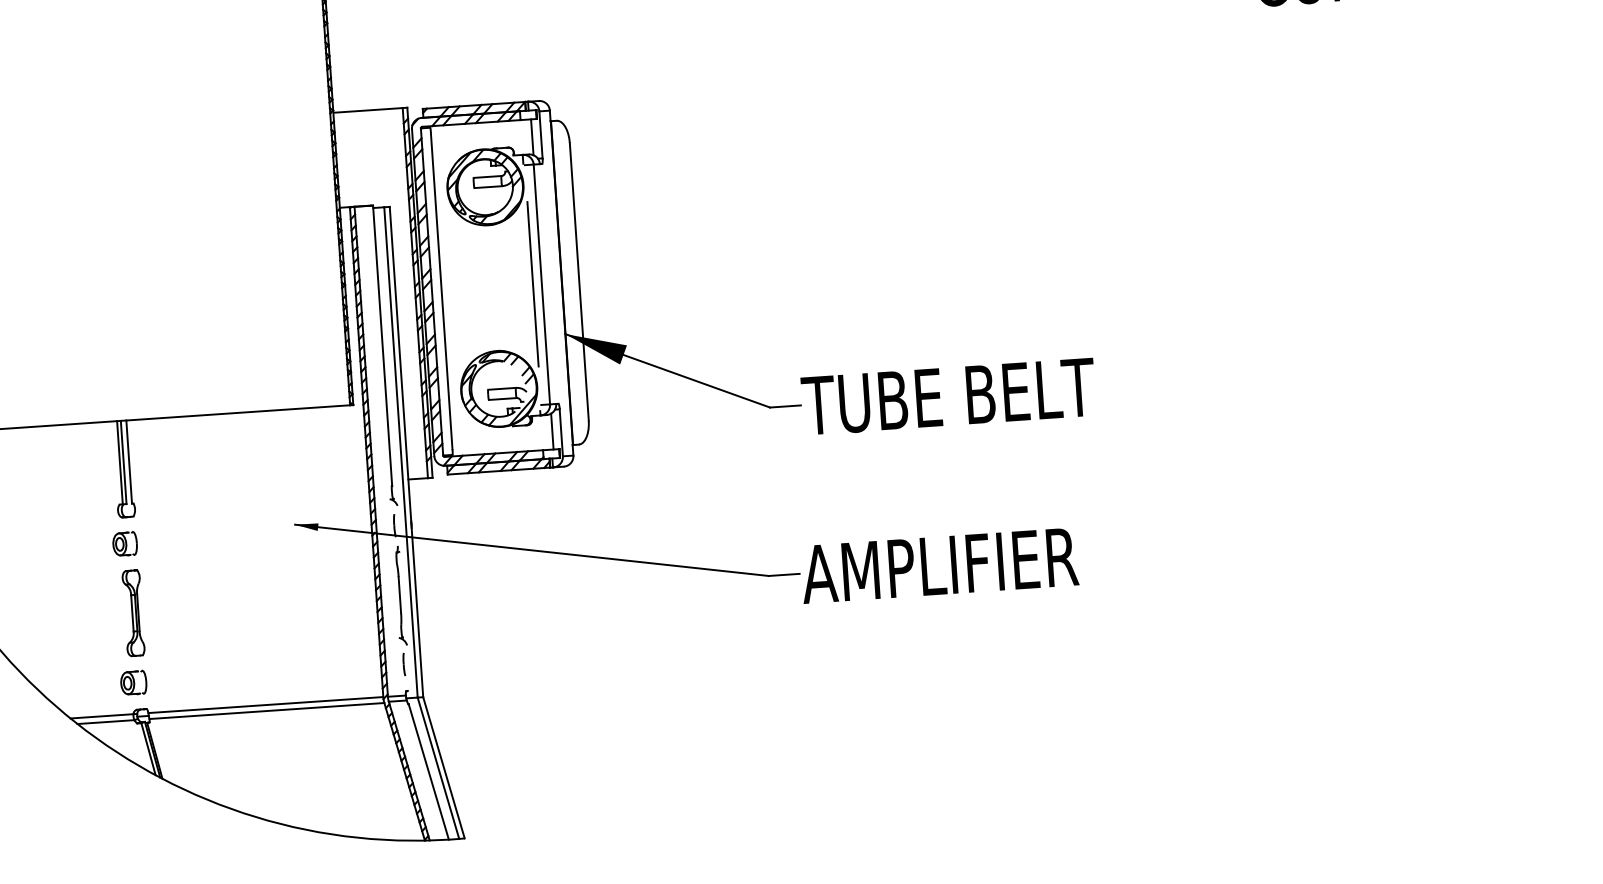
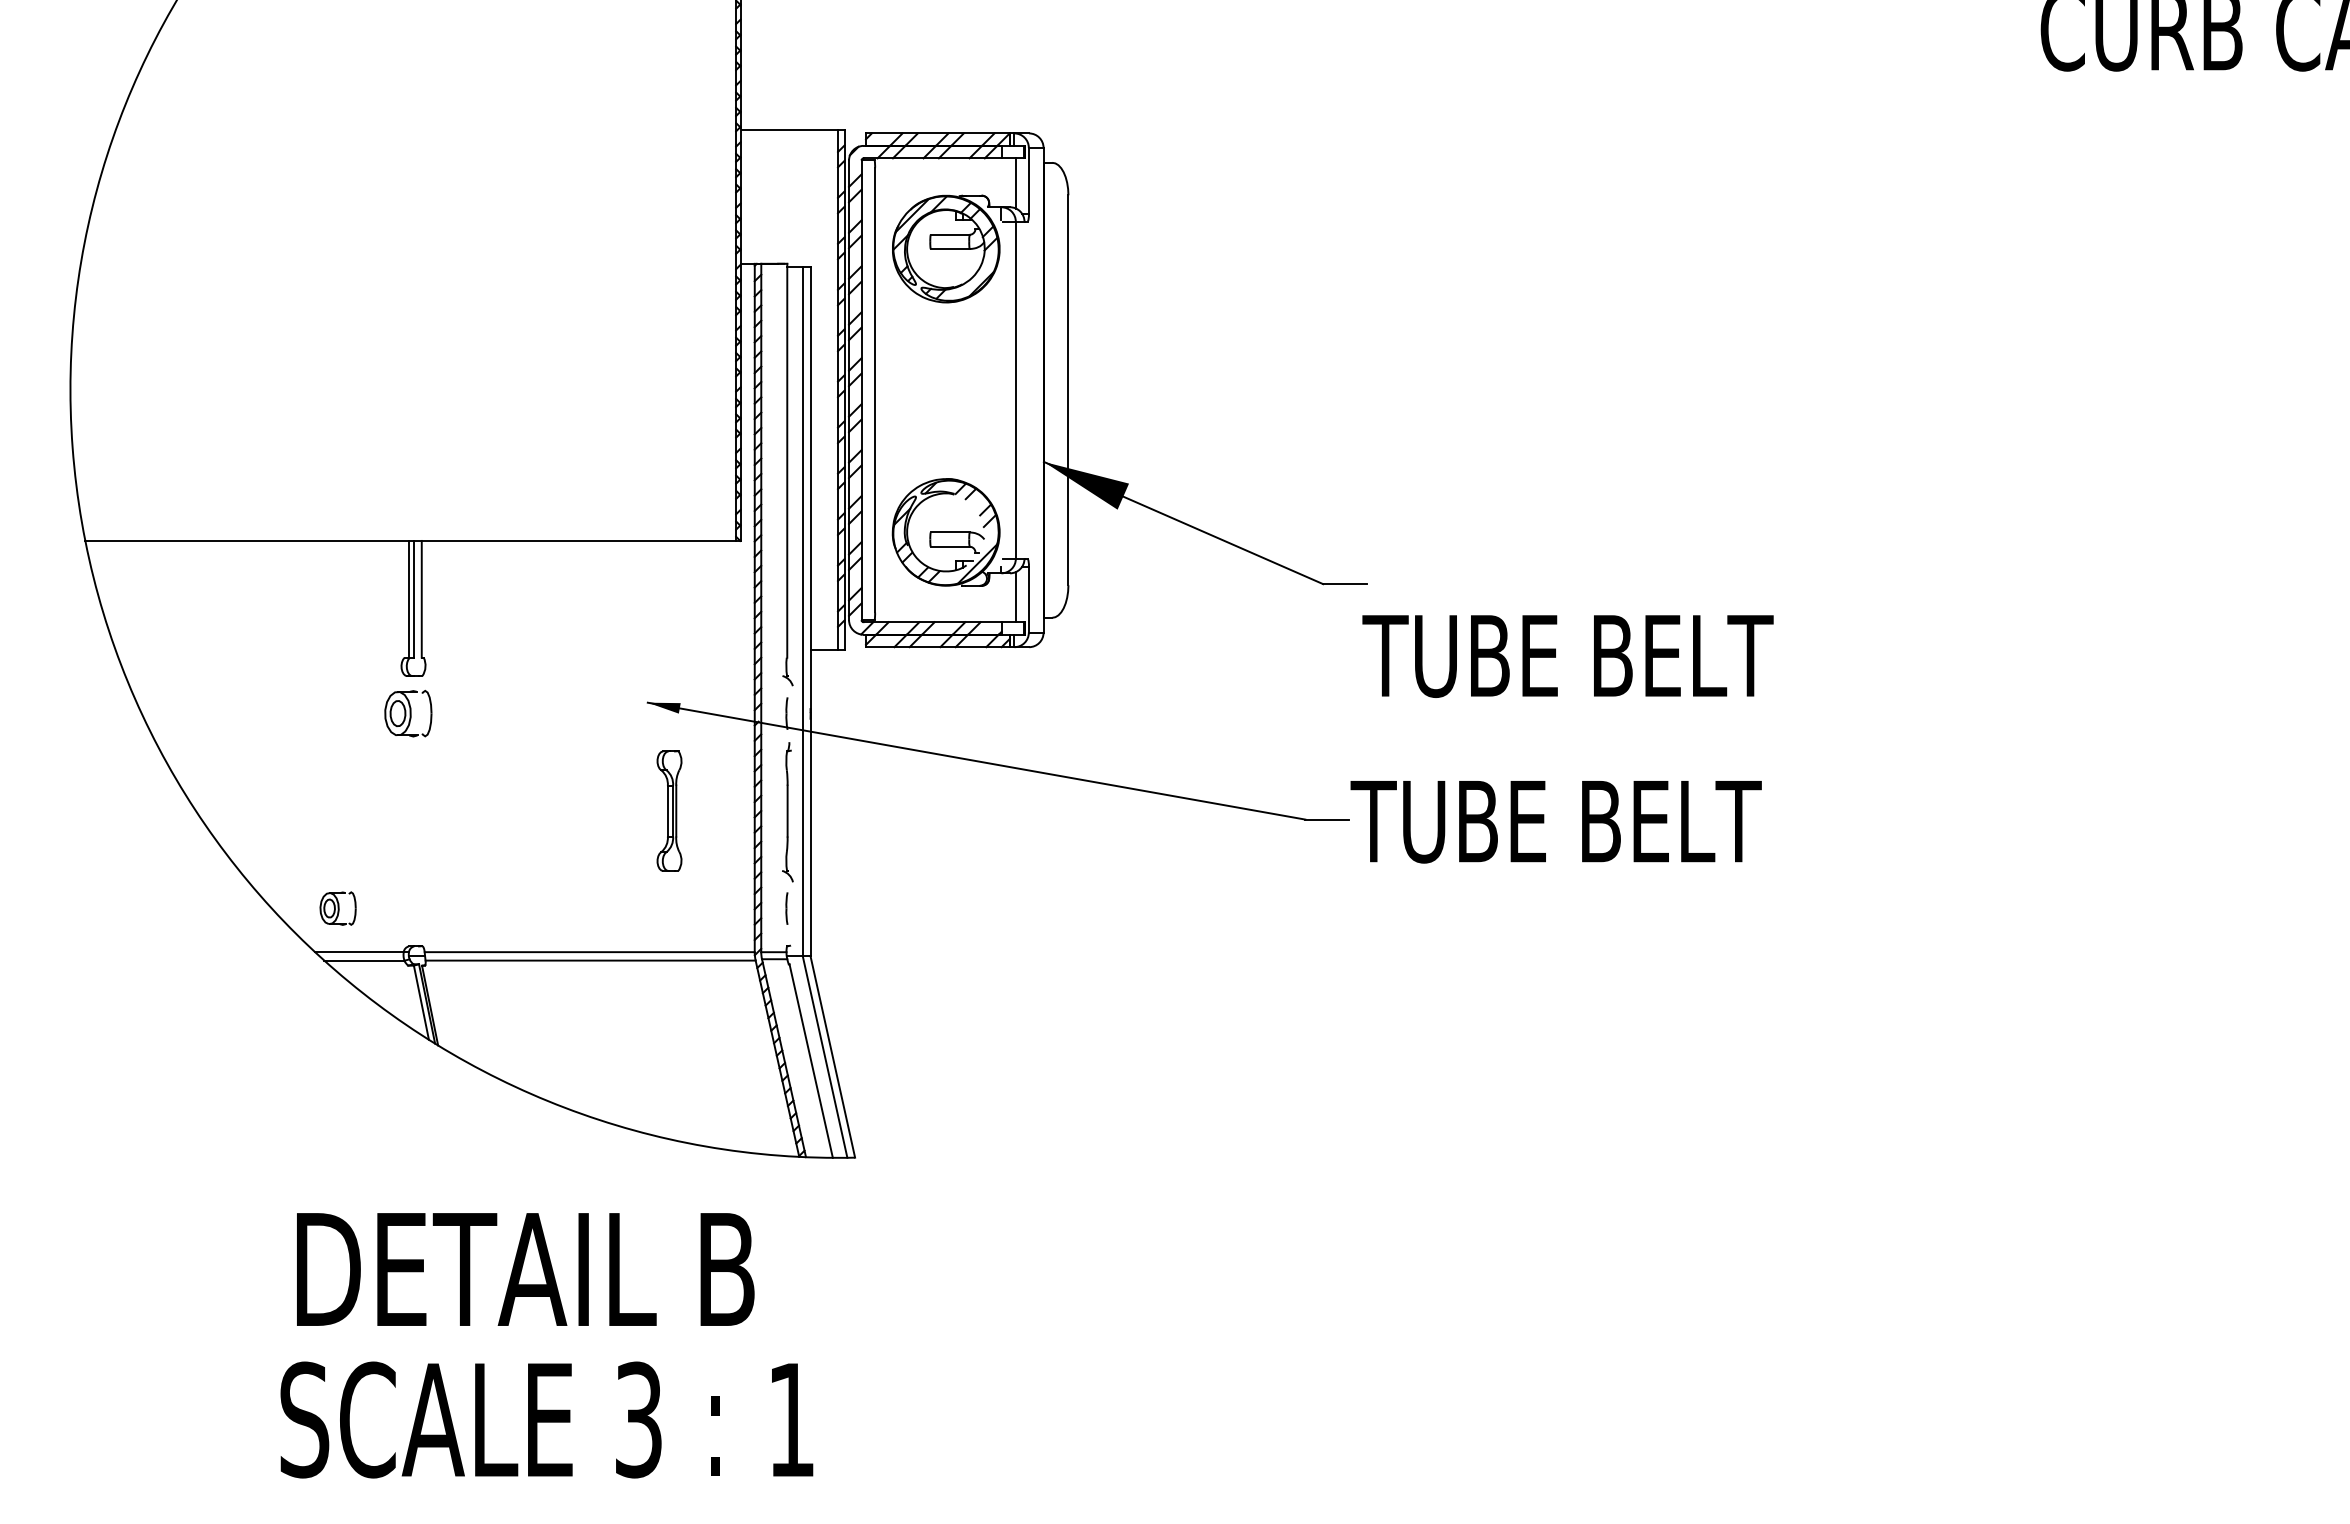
line: (533, 283) -> (1003, 388), removed
text: (948, 397) -> (1567, 656), moved
part: (124, 544) -> (407, 713), size x1.4
text: (946, 565) -> (1555, 822), AMPLIFIER -> TUBE BELT
part: (133, 612) -> (669, 810), moved
part: (133, 682) -> (337, 908), moved

